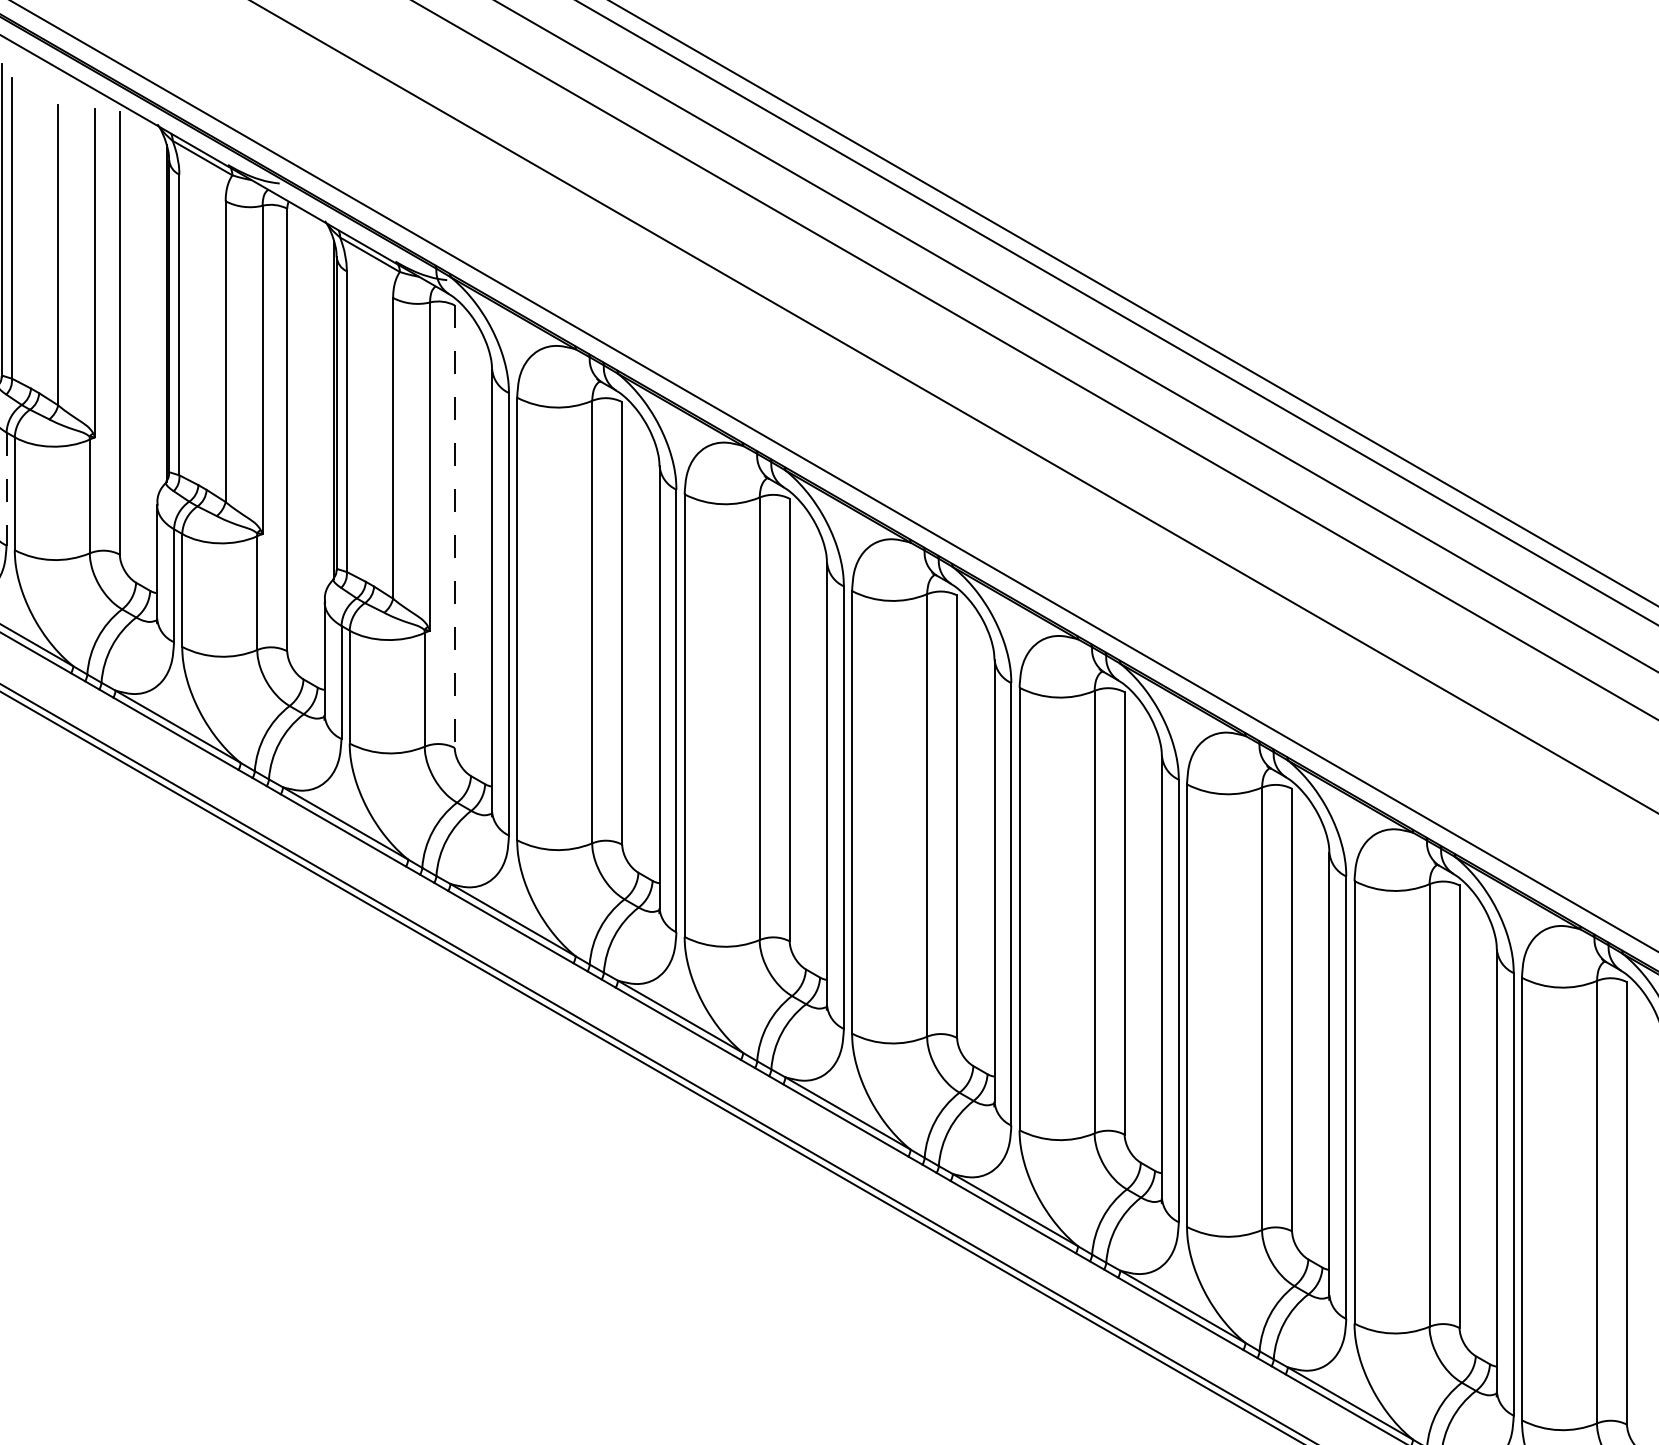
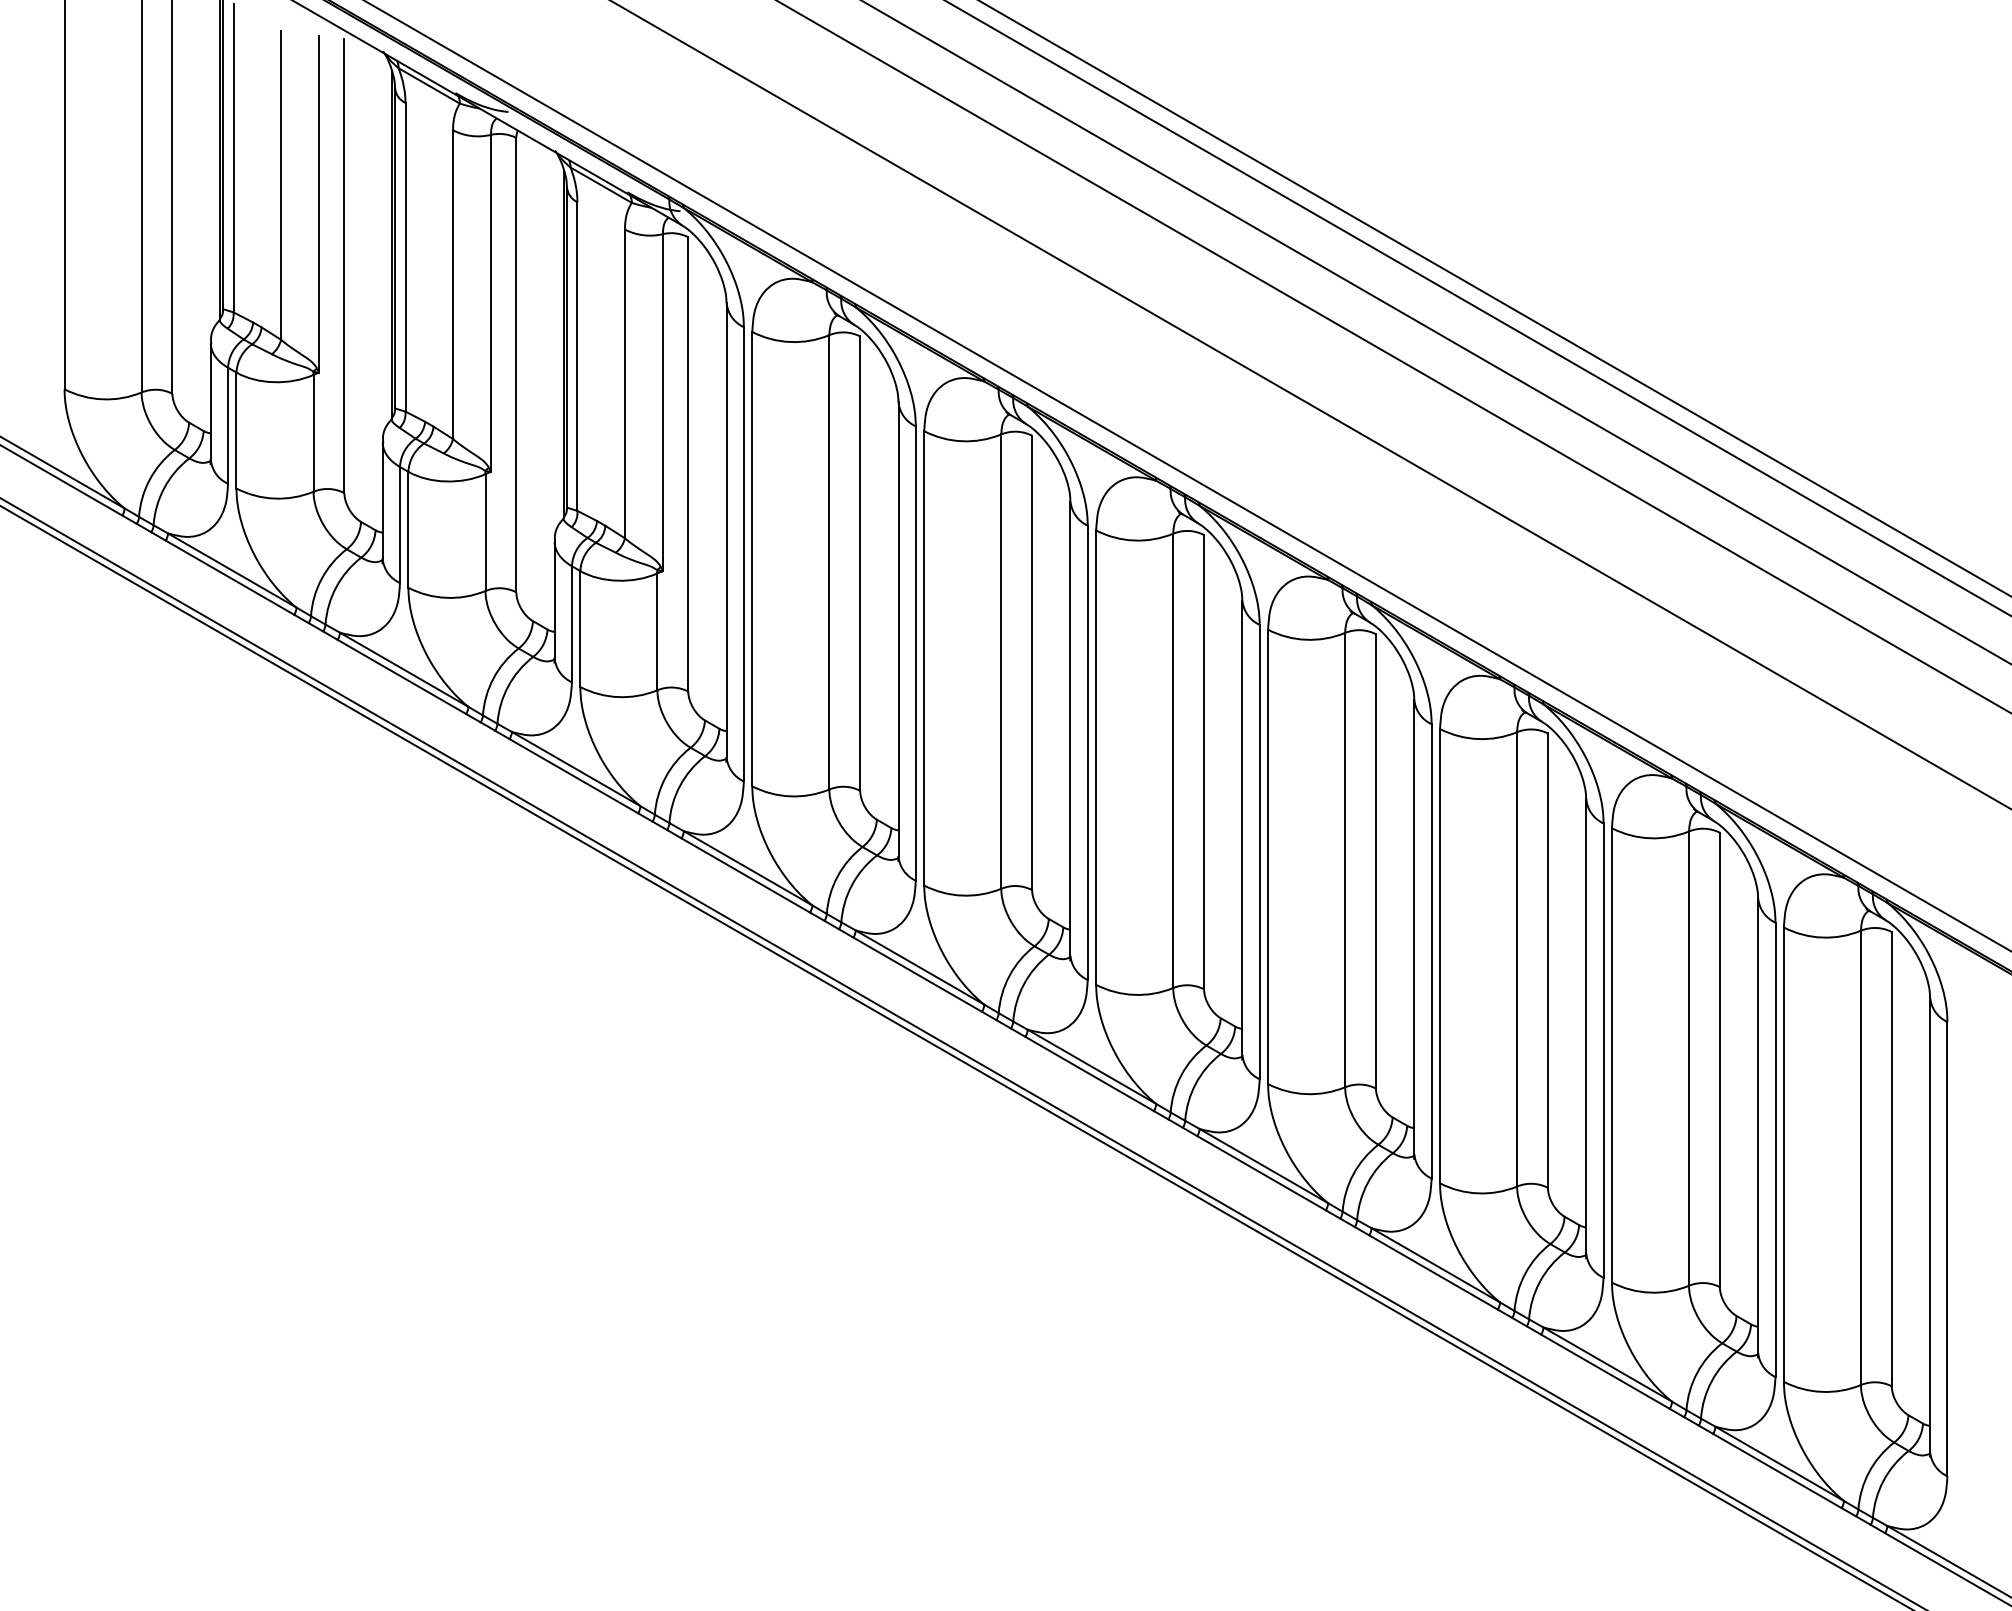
line: (6, 488) -> (228, 425), dashed -> solid
line: (455, 526) -> (688, 464), dashed -> solid

